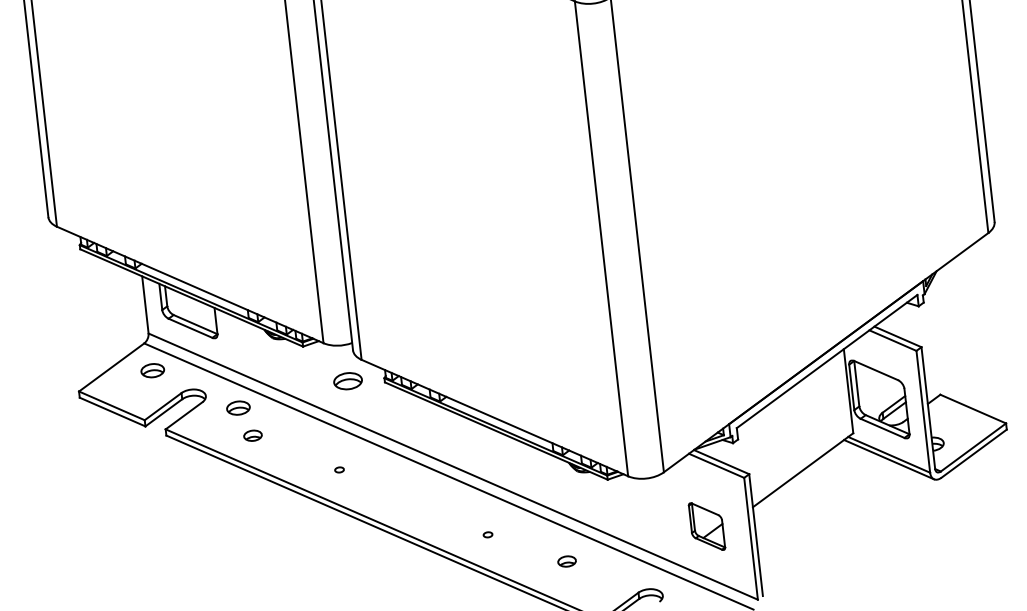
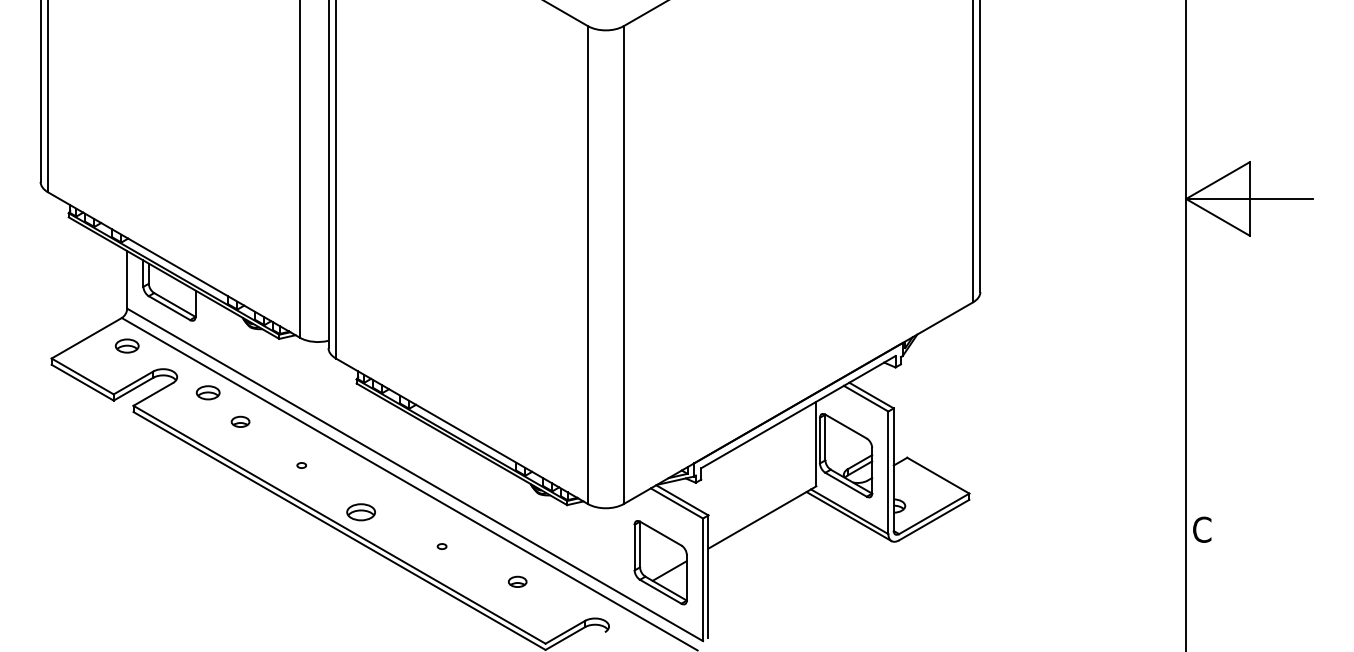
part: (347, 381) -> (360, 512), moved
part: (252, 435) -> (240, 421), moved
part: (706, 526) -> (660, 562), size x1.67

